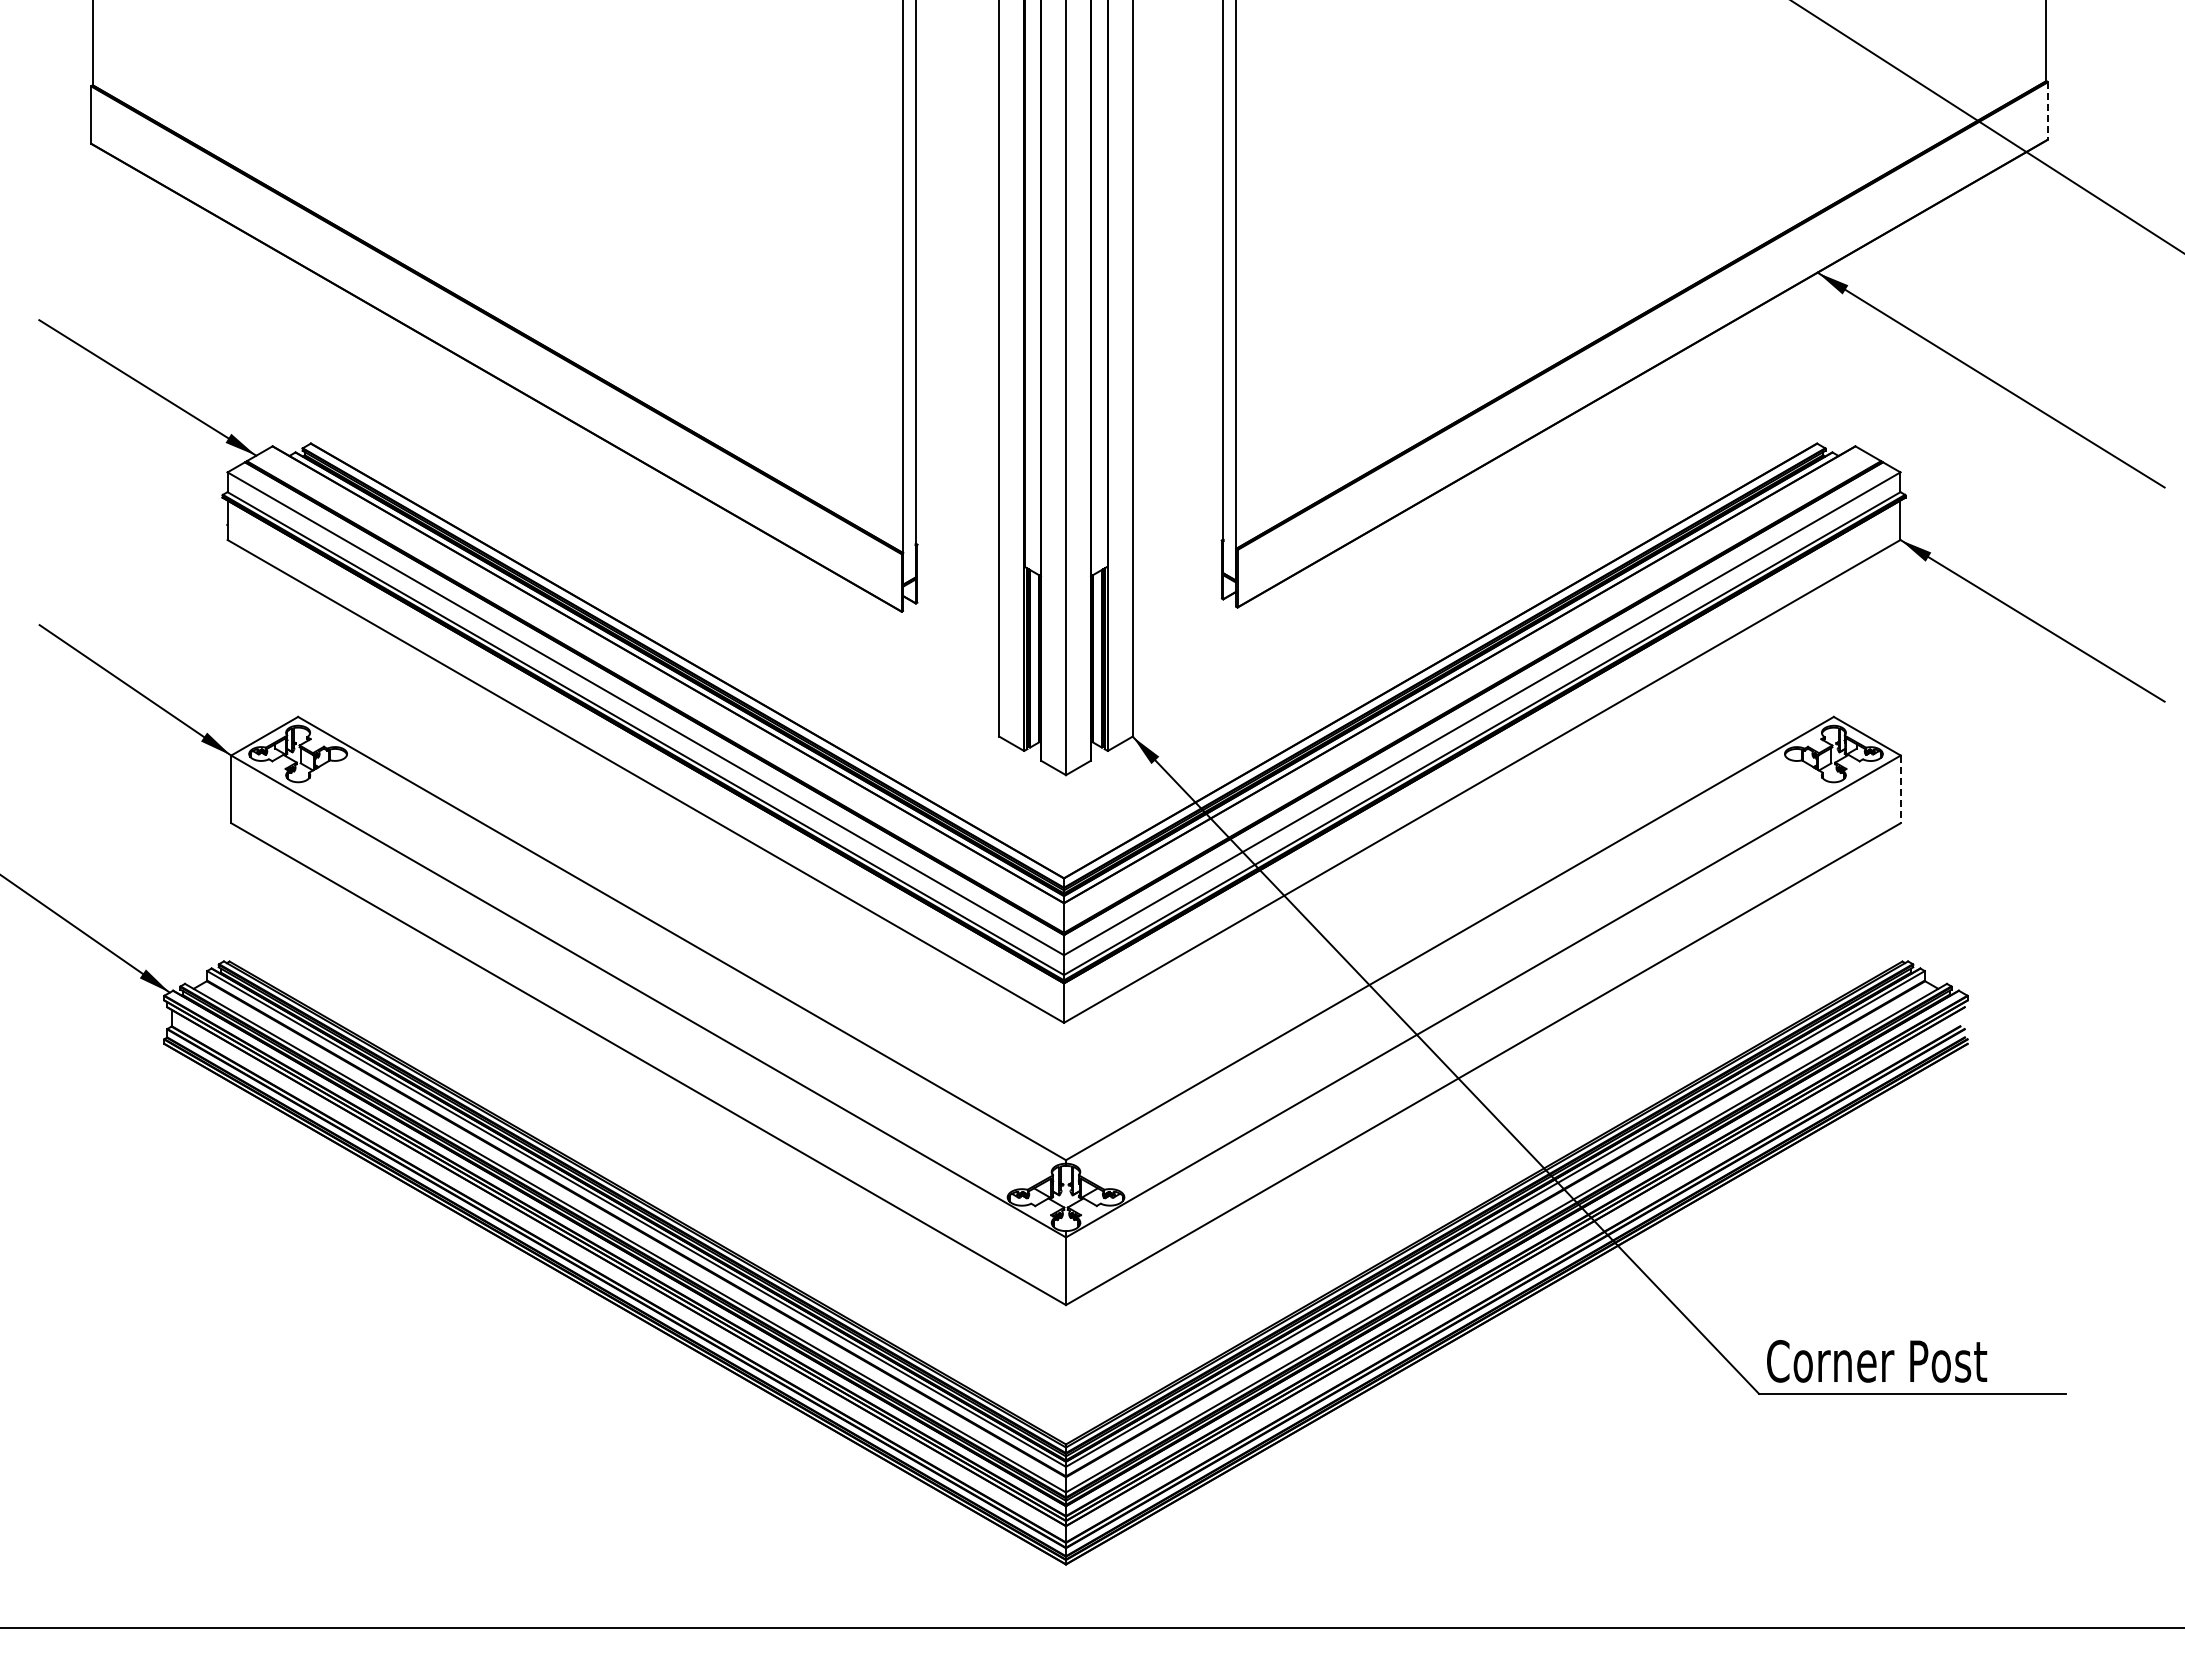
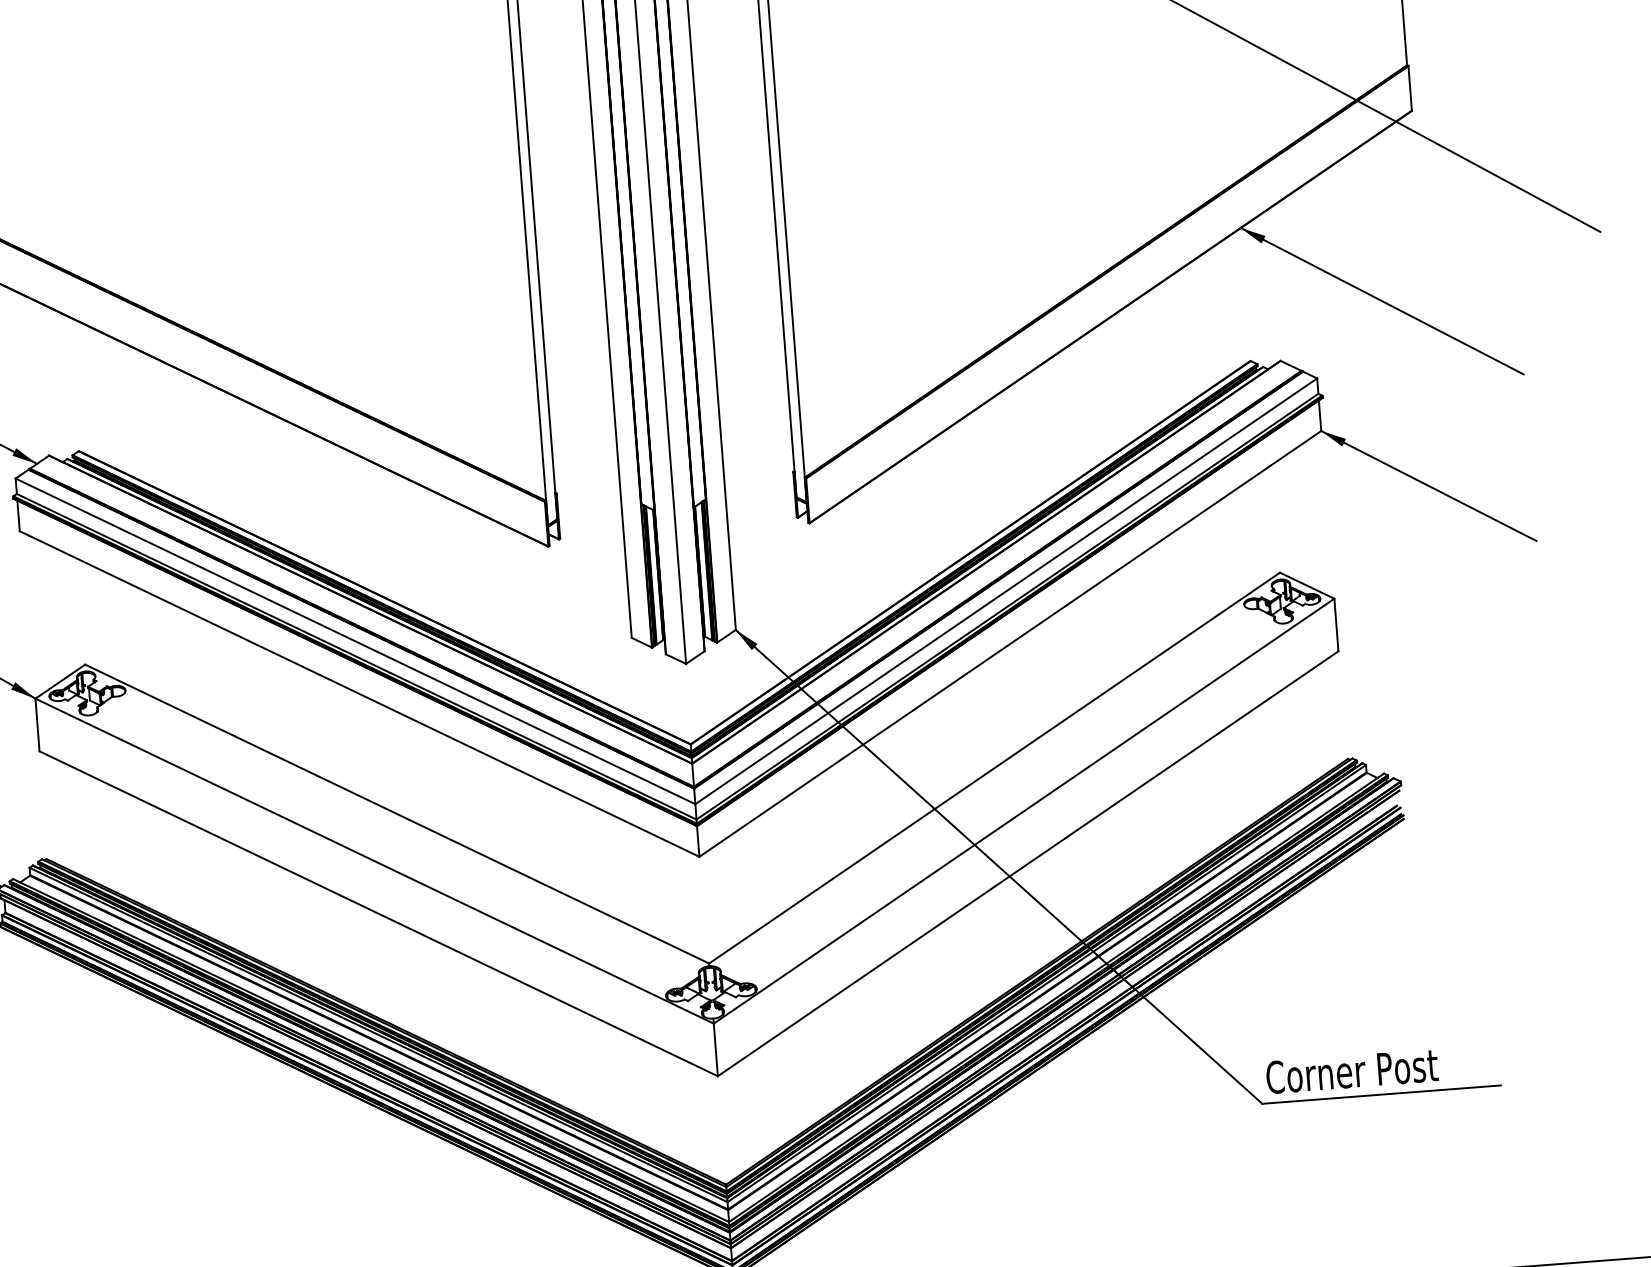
line: (2047, 111) -> (1409, 88), dashed -> solid
line: (1900, 789) -> (1336, 625), dashed -> solid

